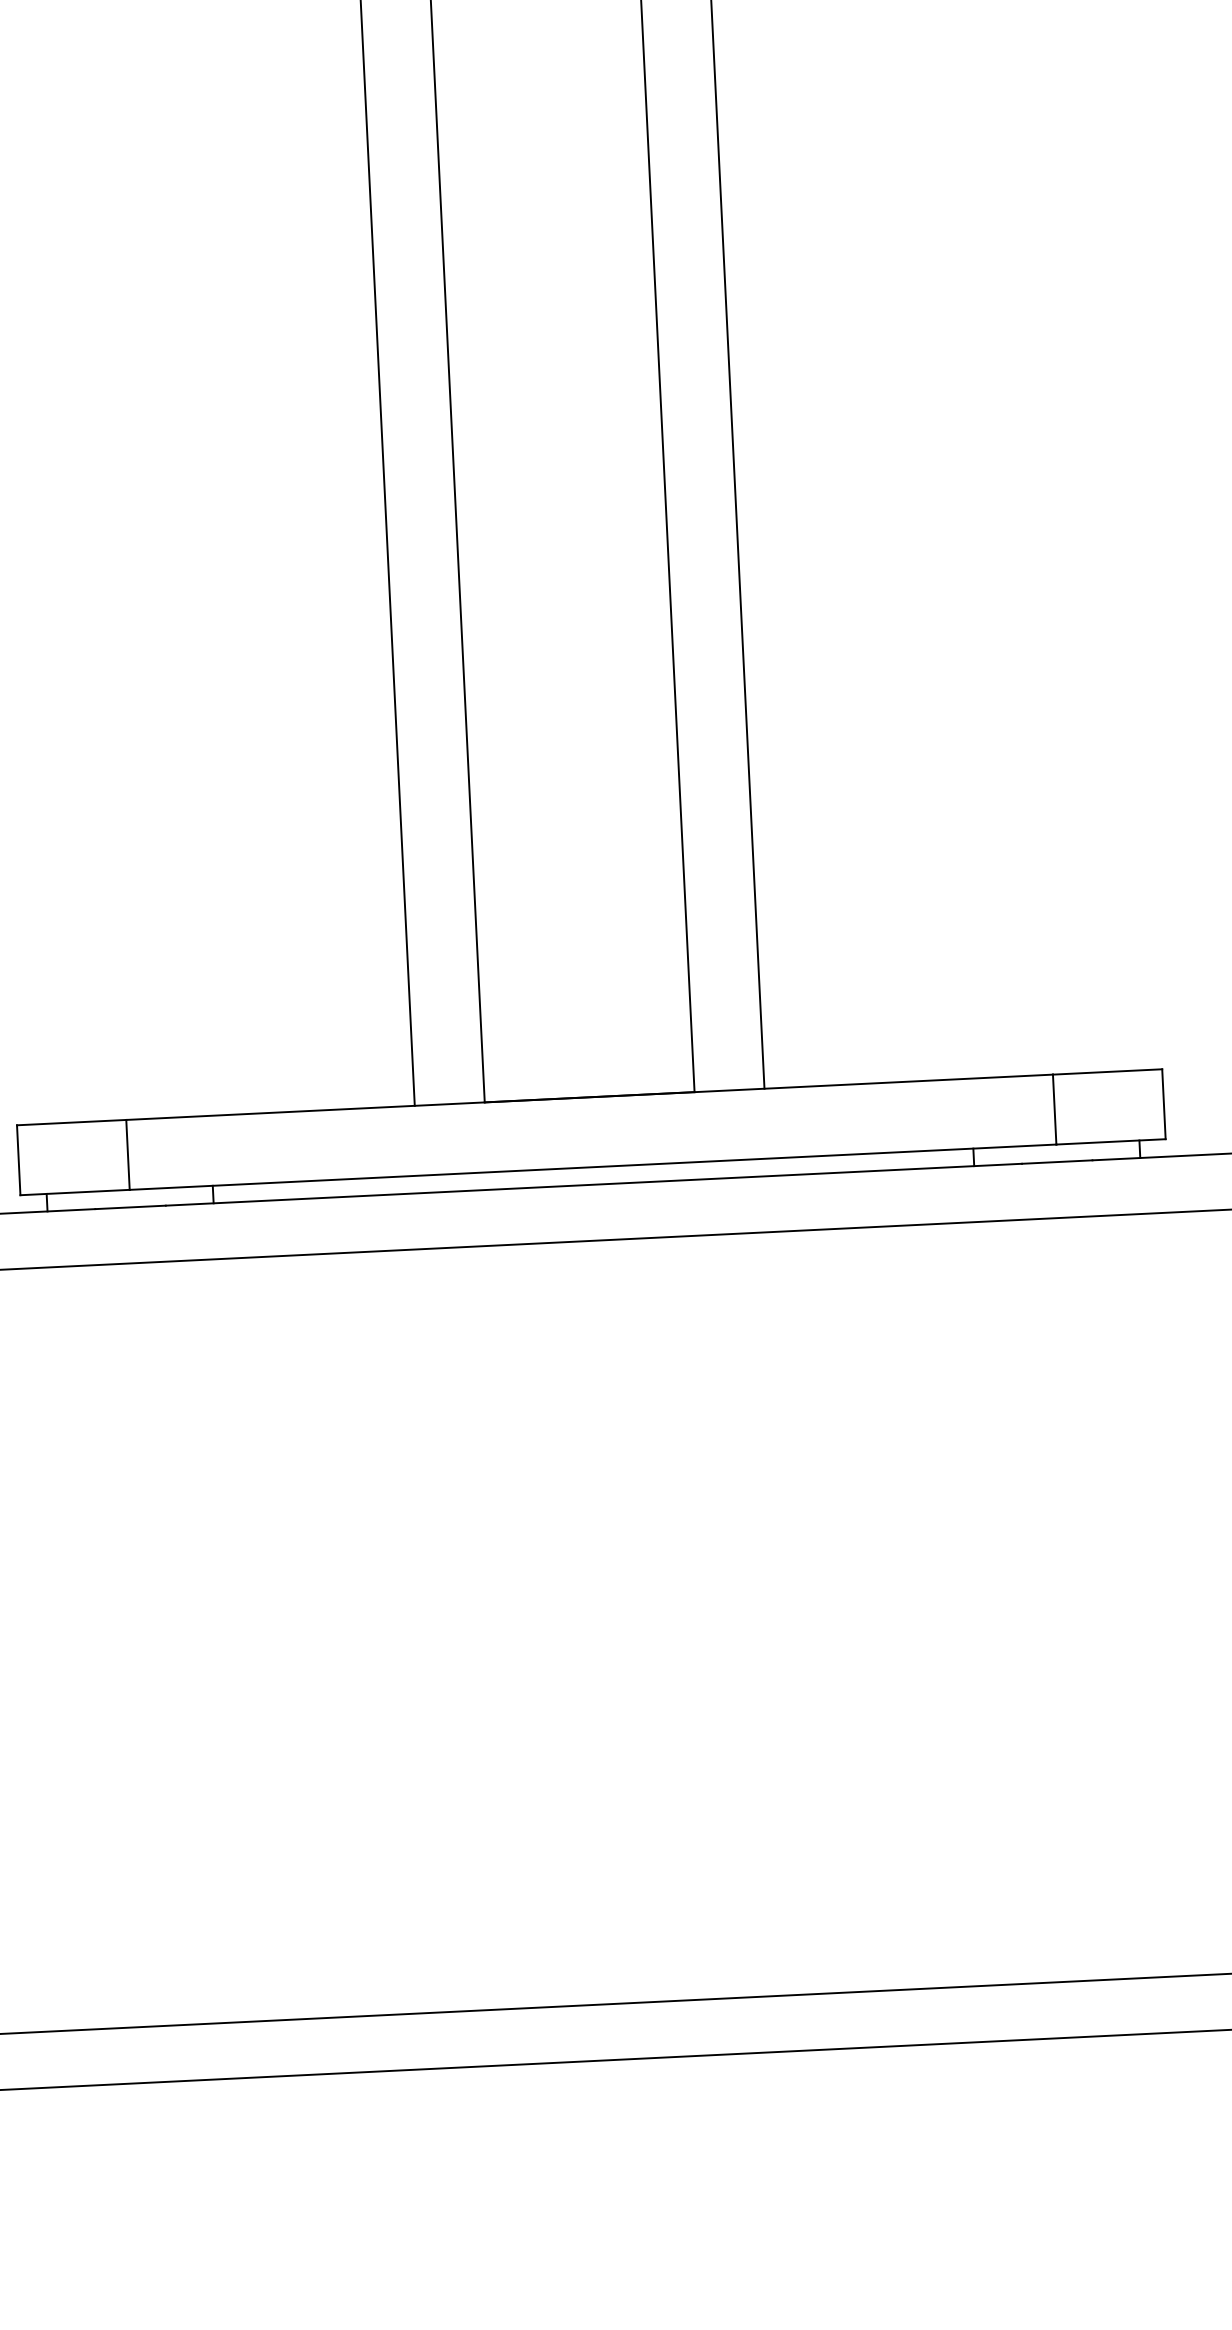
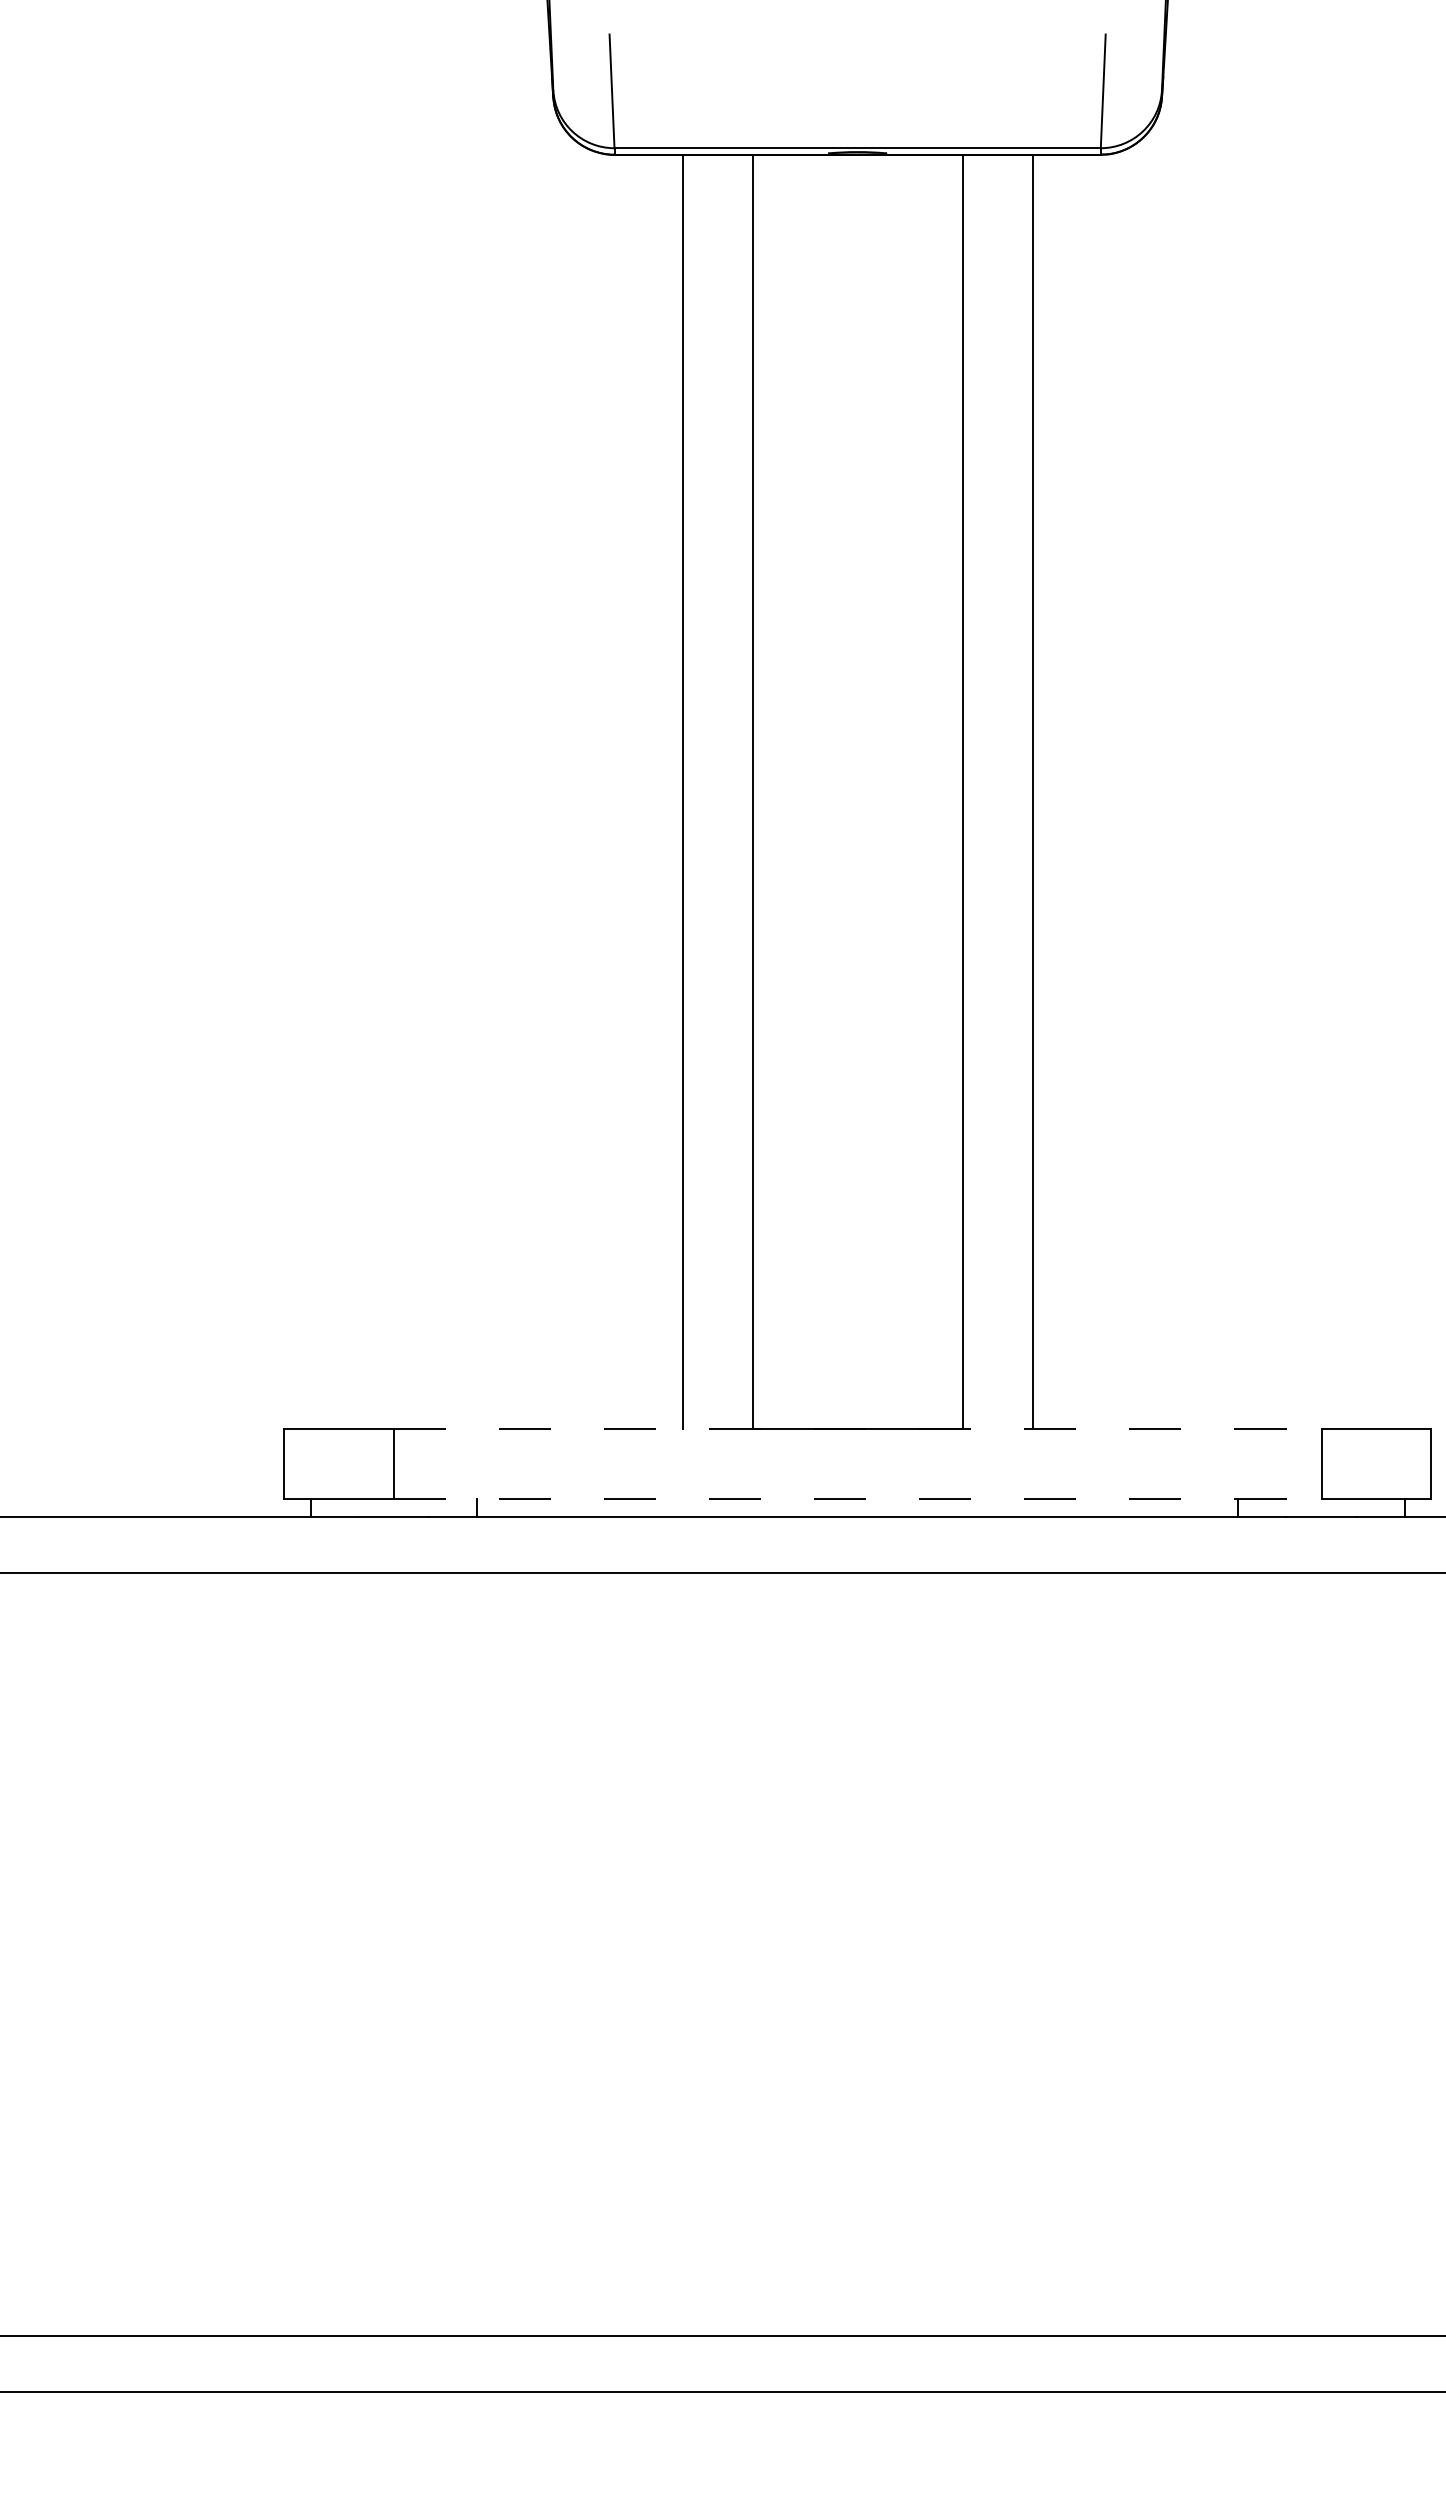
line: (589, 1097) -> (857, 1429), solid -> dashed
line: (592, 1167) -> (857, 1499), solid -> dashed

